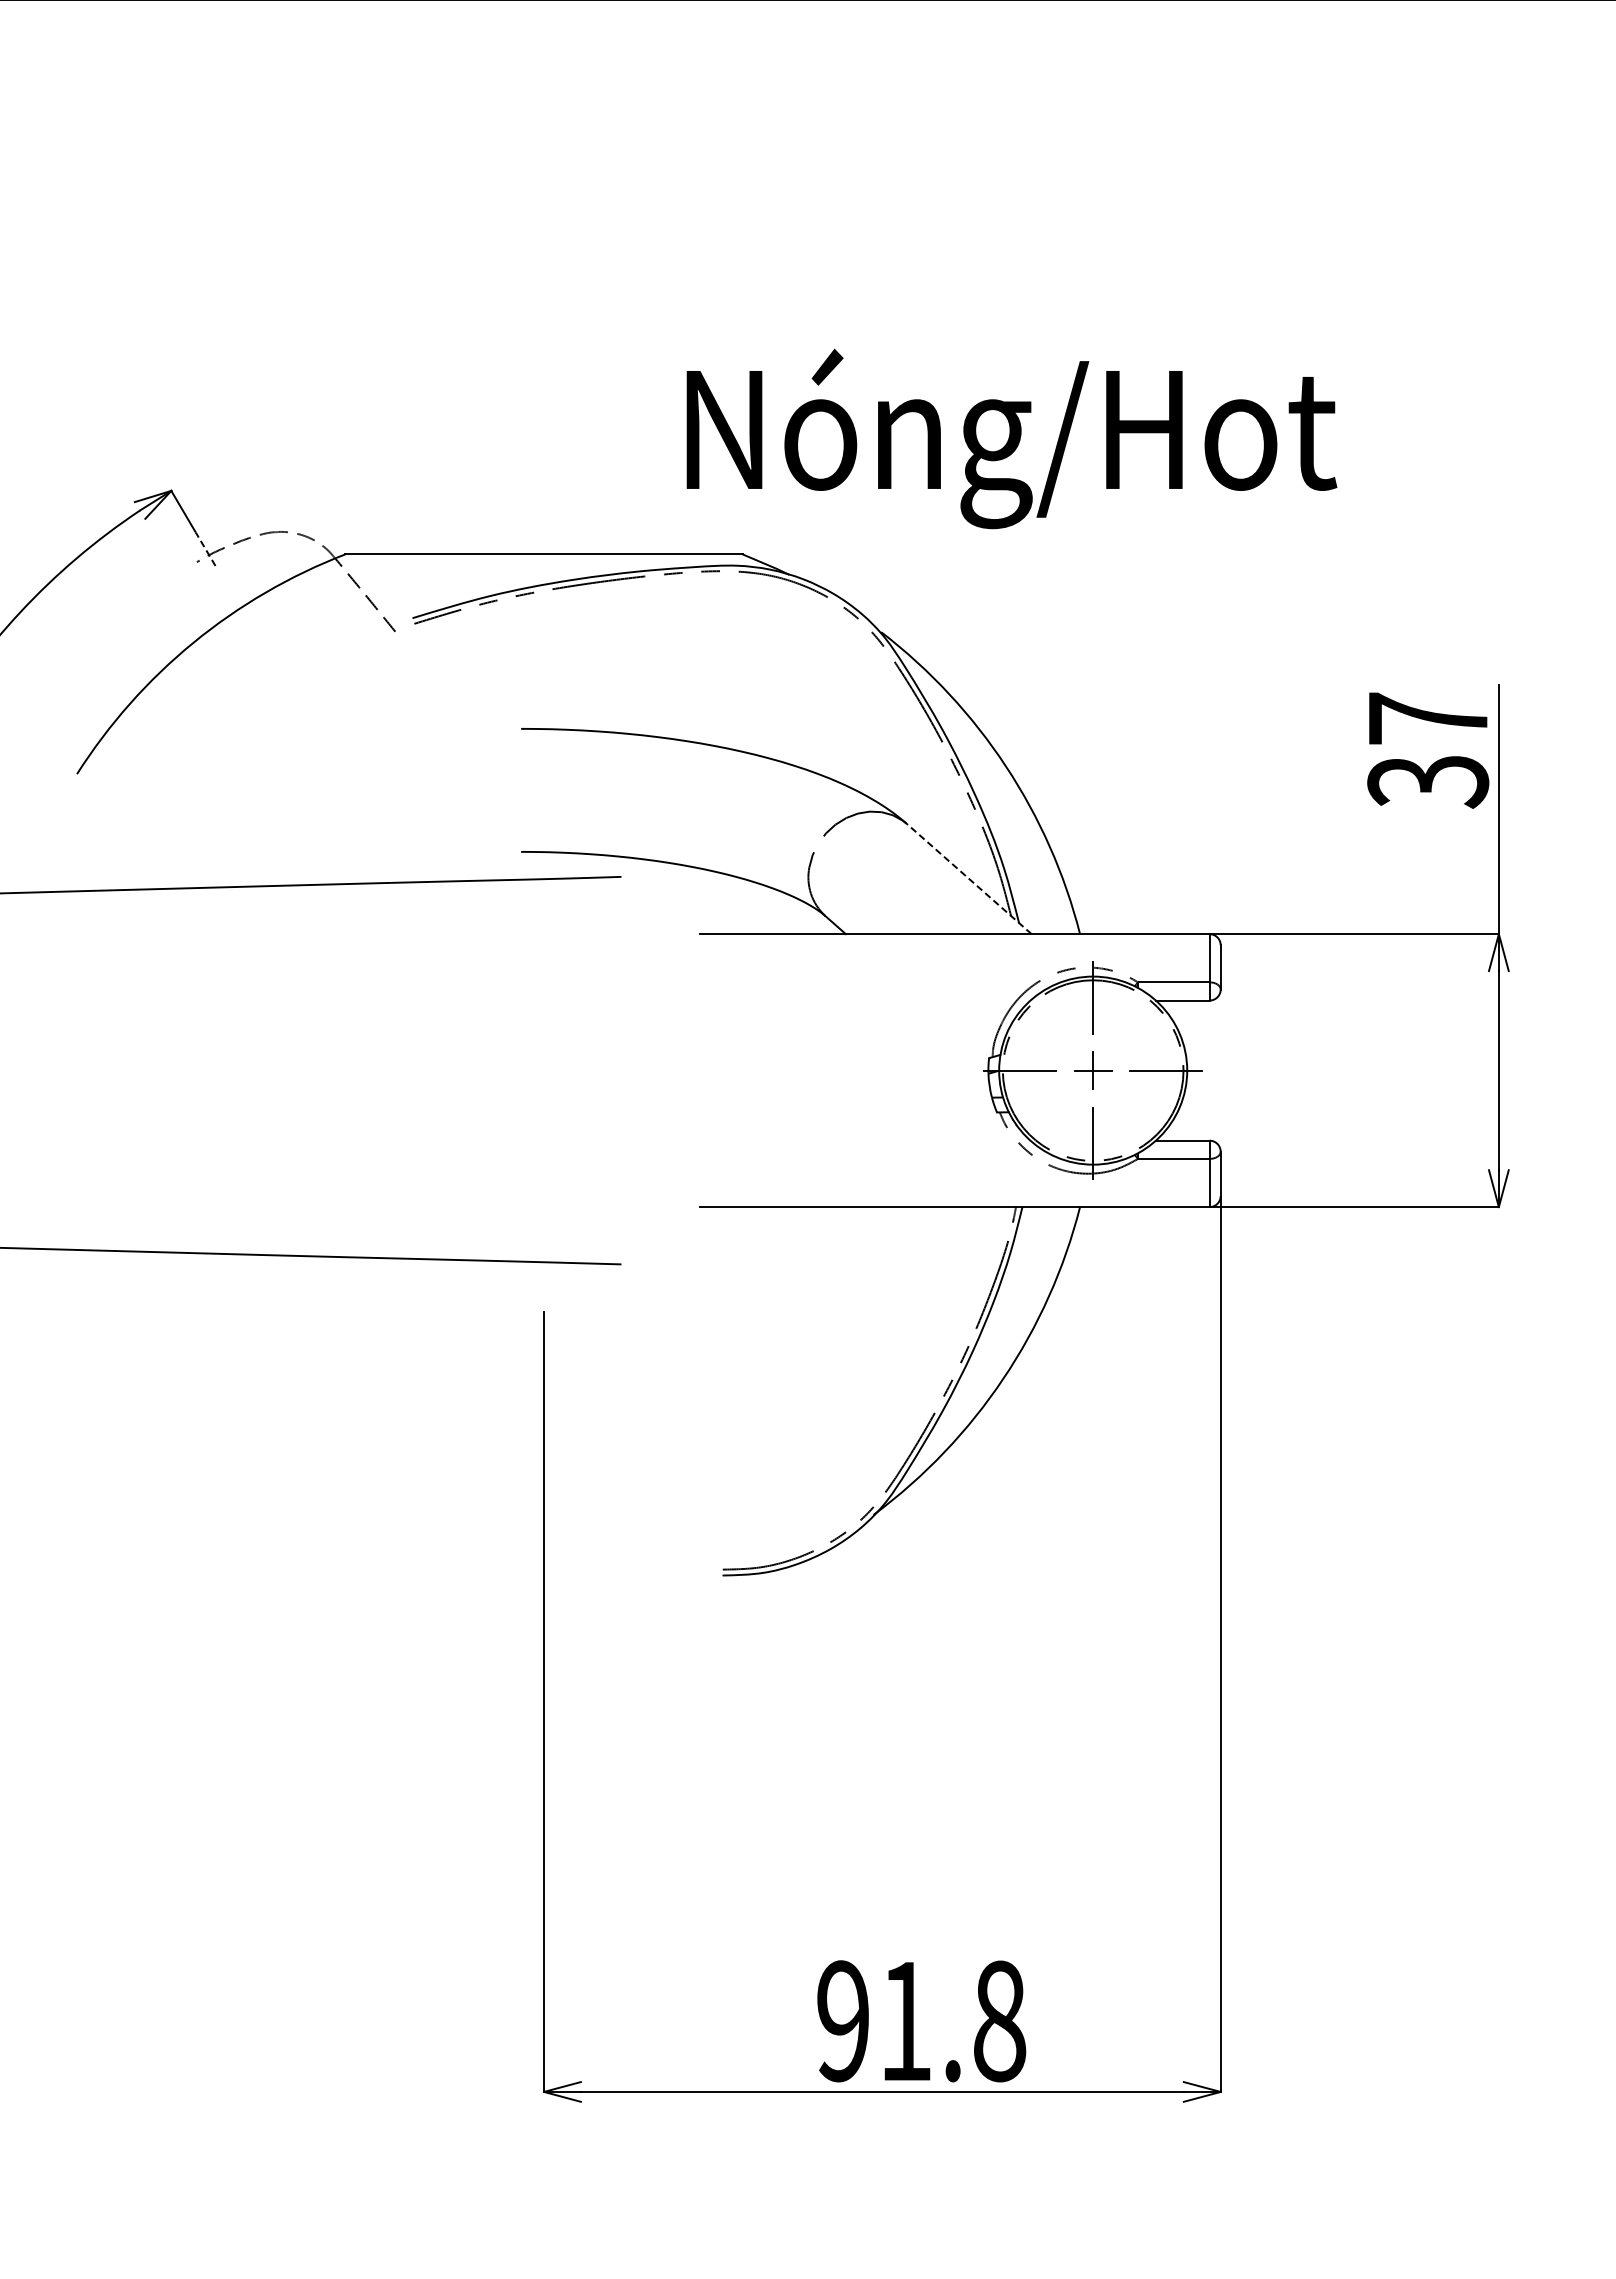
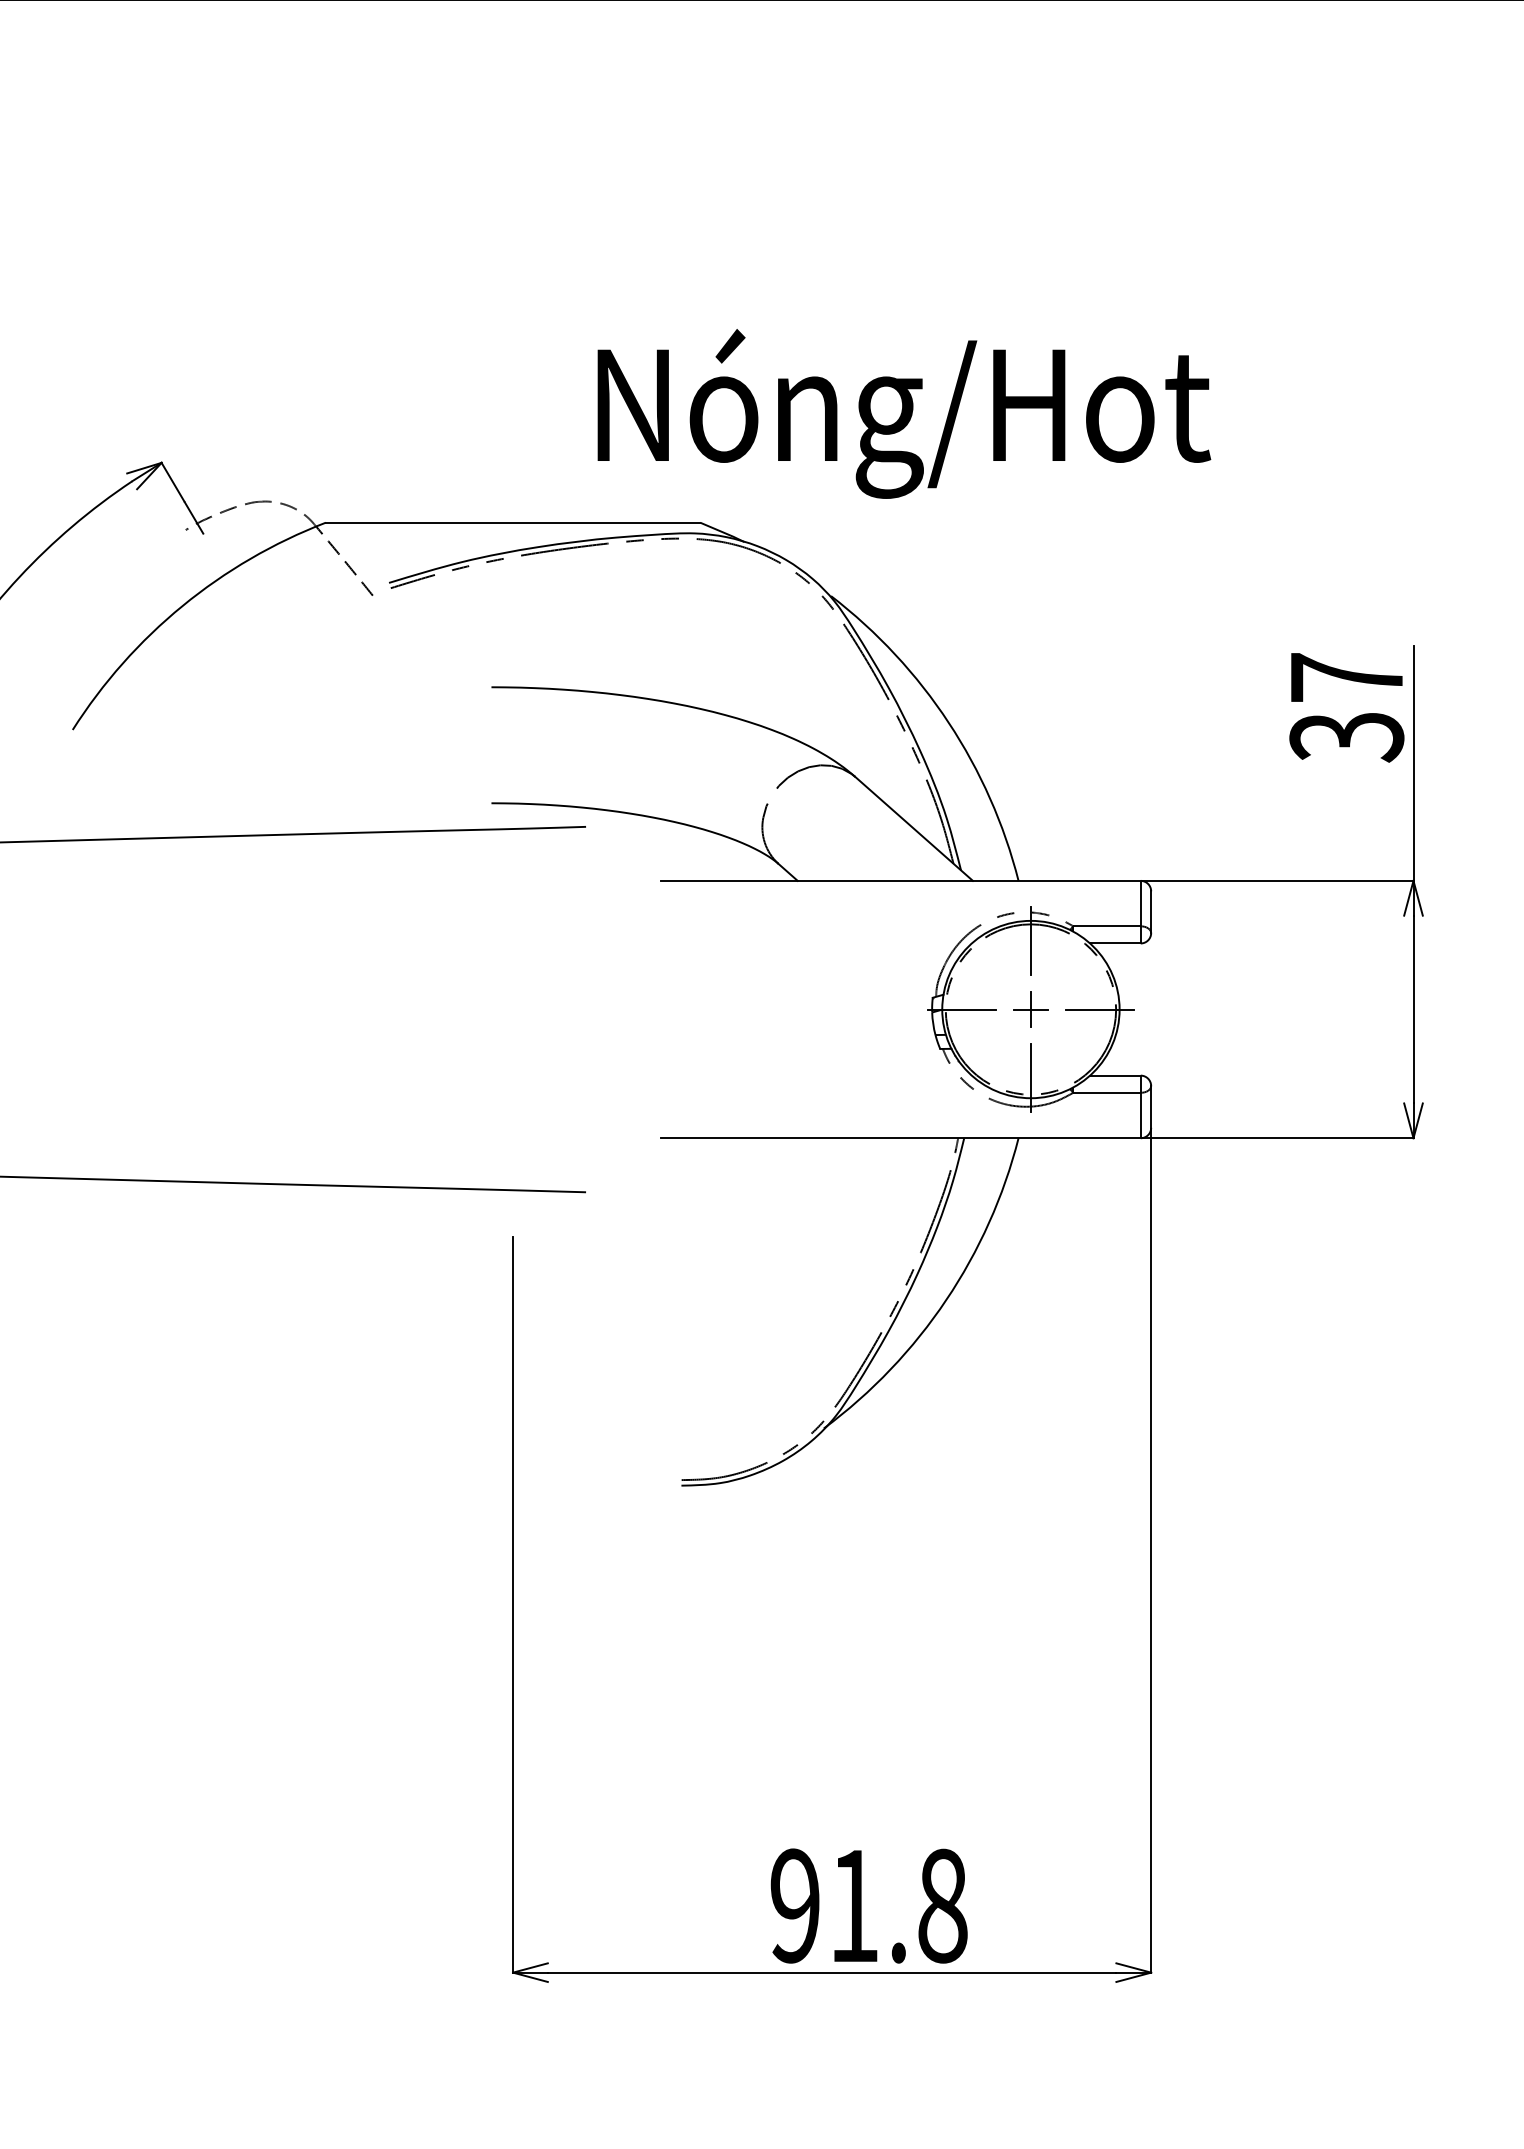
text: (1011, 438) -> (903, 413), moved
line: (205, 548) -> (193, 517), dashed -> solid
line: (968, 878) -> (913, 828), dashed -> solid

